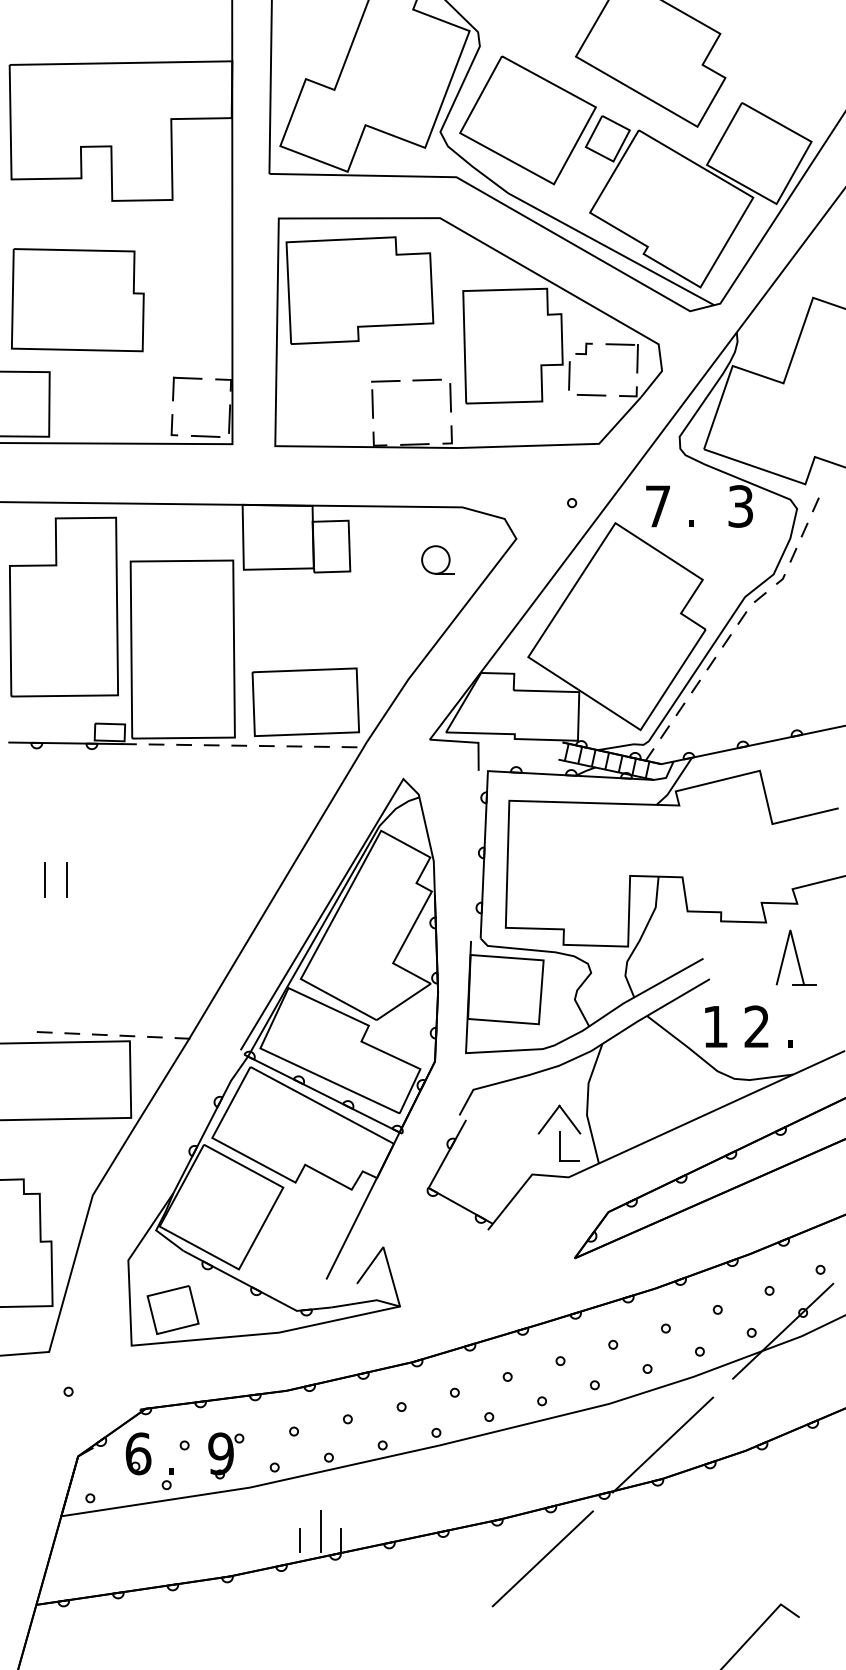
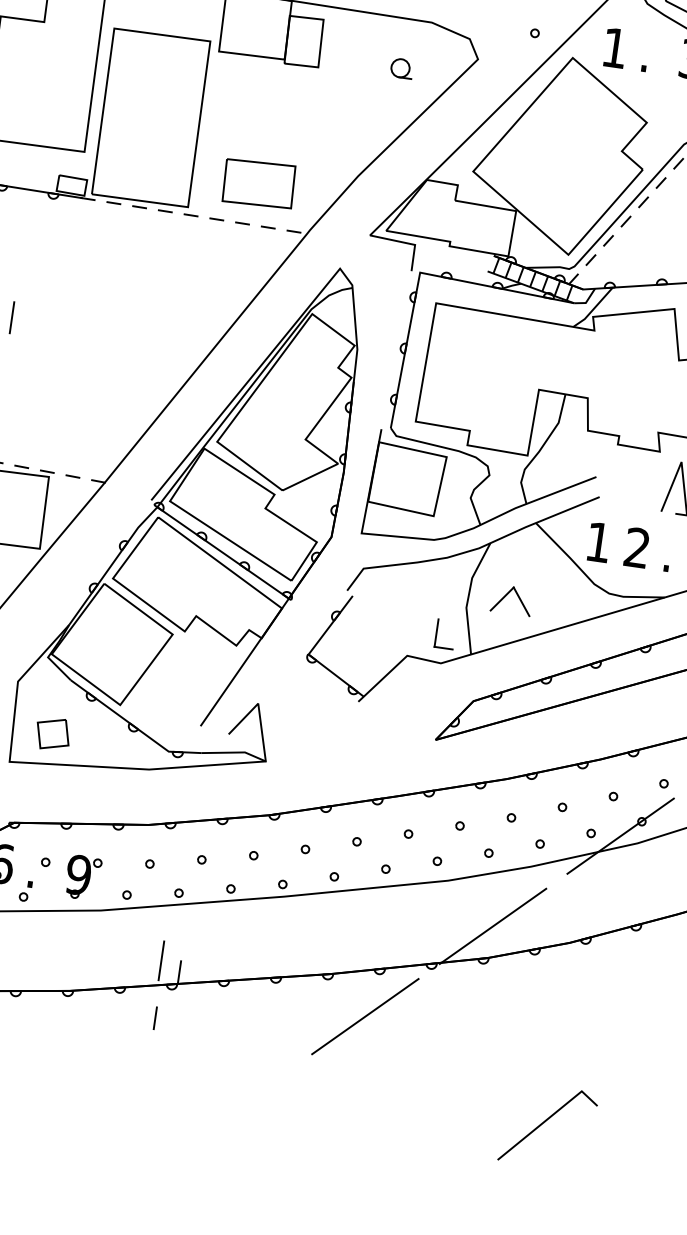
text: (657, 506) -> (614, 48), 7 -> 1
part: (437, 559) -> (401, 67), size x0.7
part: (305, 702) -> (258, 183), size x0.7
part: (554, 1114) -> (507, 594), moved
part: (172, 1309) -> (52, 733), size x0.7
line: (299, 1540) -> (154, 1018), moved

